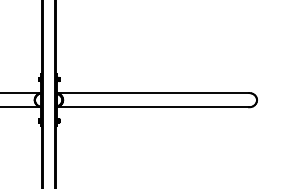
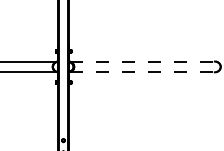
line: (153, 92) -> (142, 61), solid -> dashed
line: (153, 107) -> (142, 72), solid -> dashed

